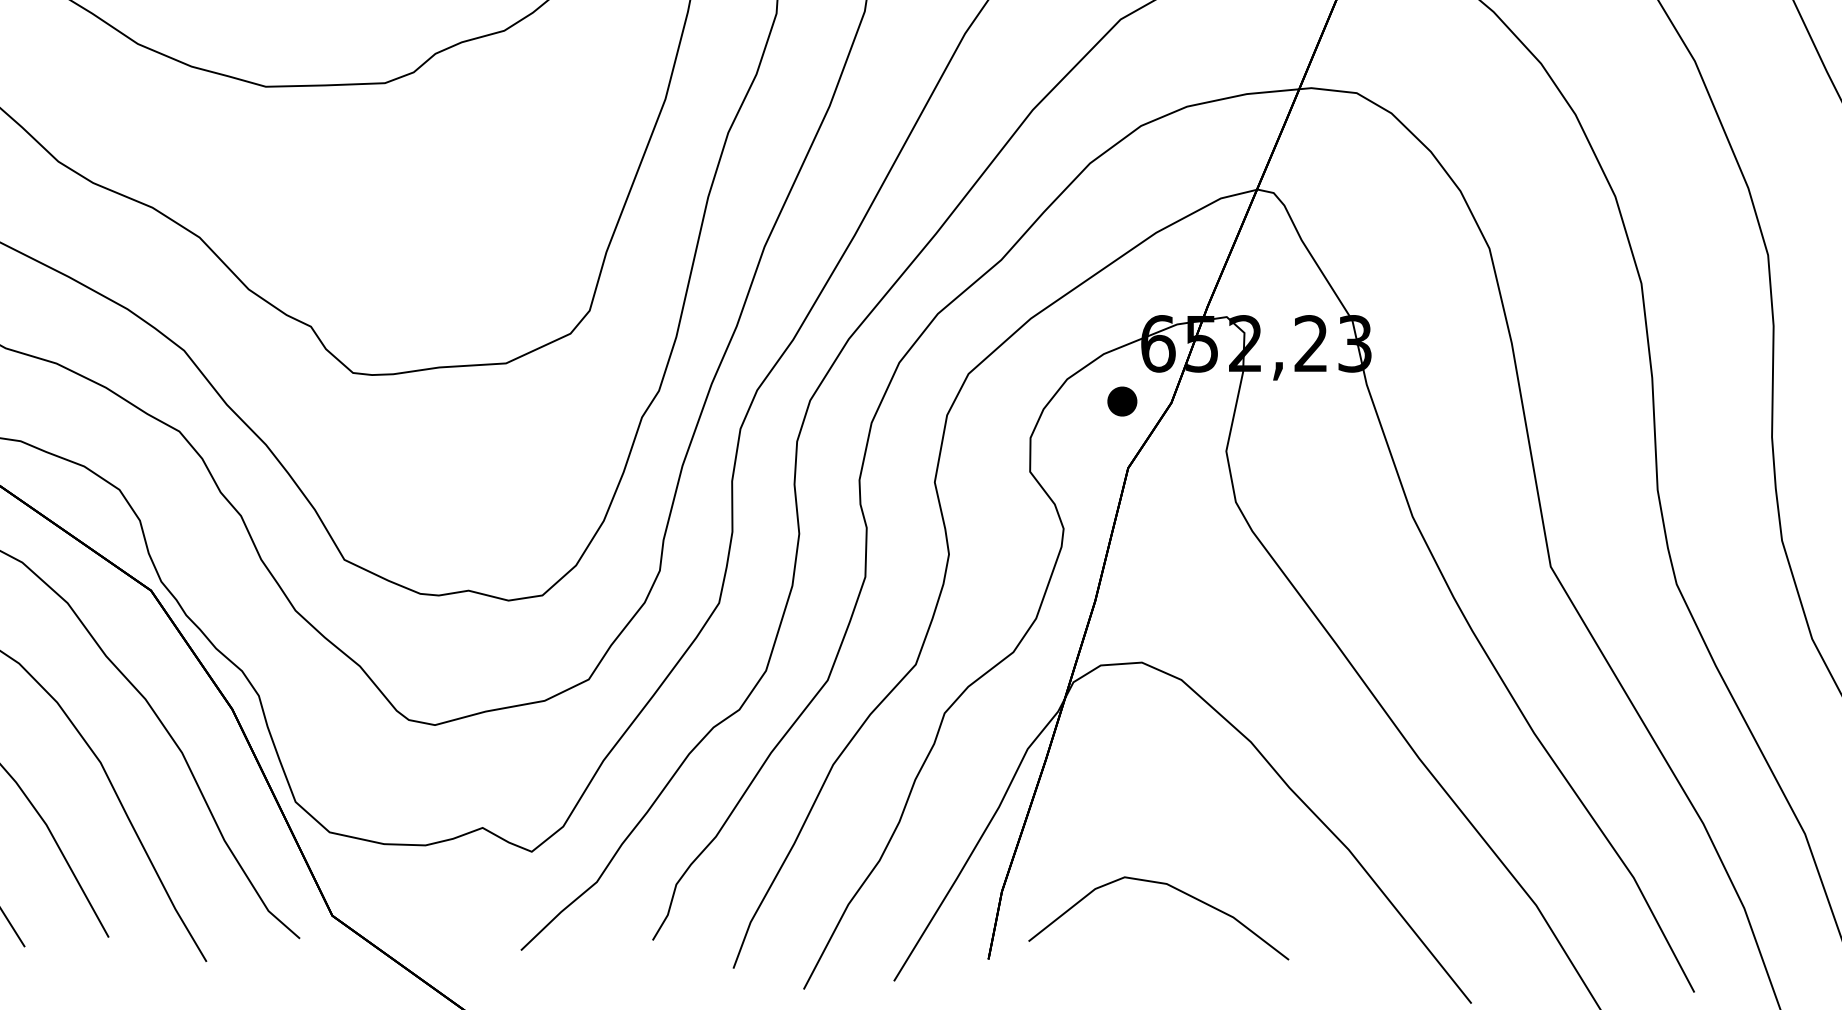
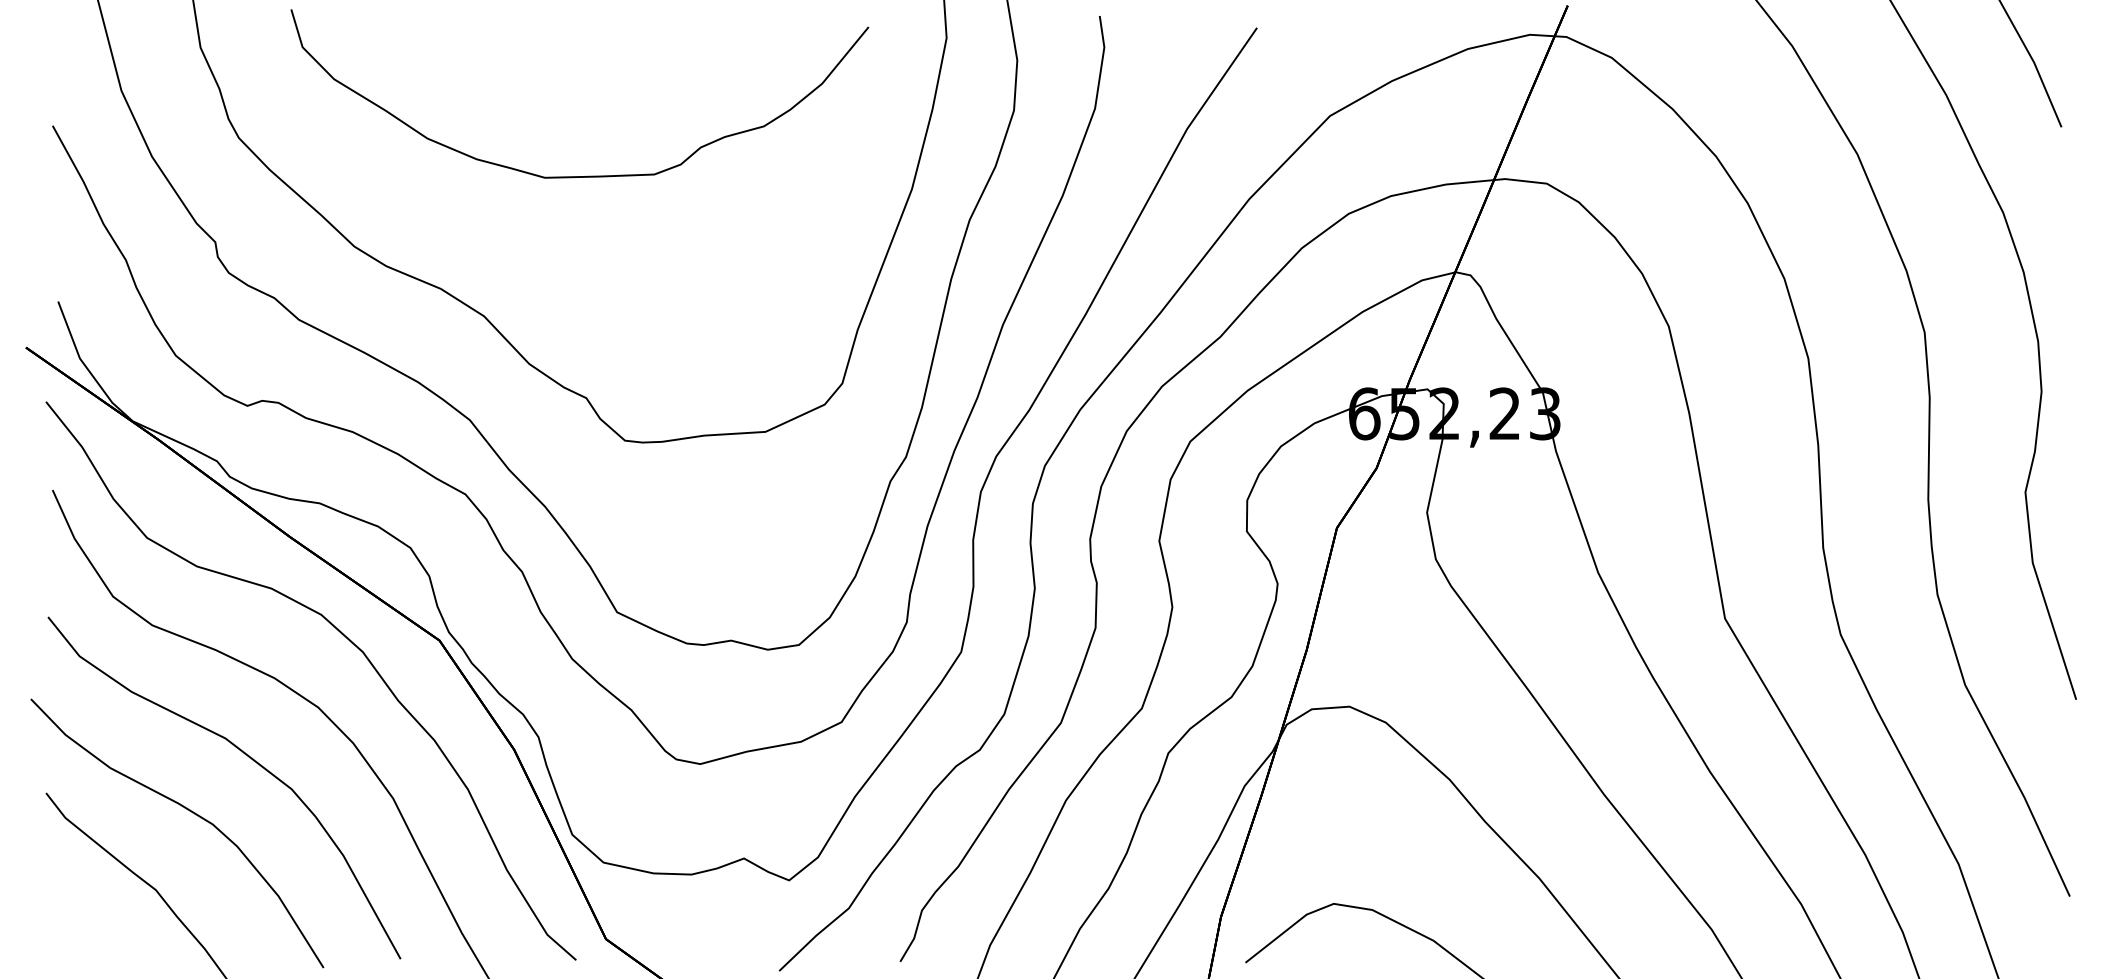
part: (1122, 401) -> (1331, 466), removed

